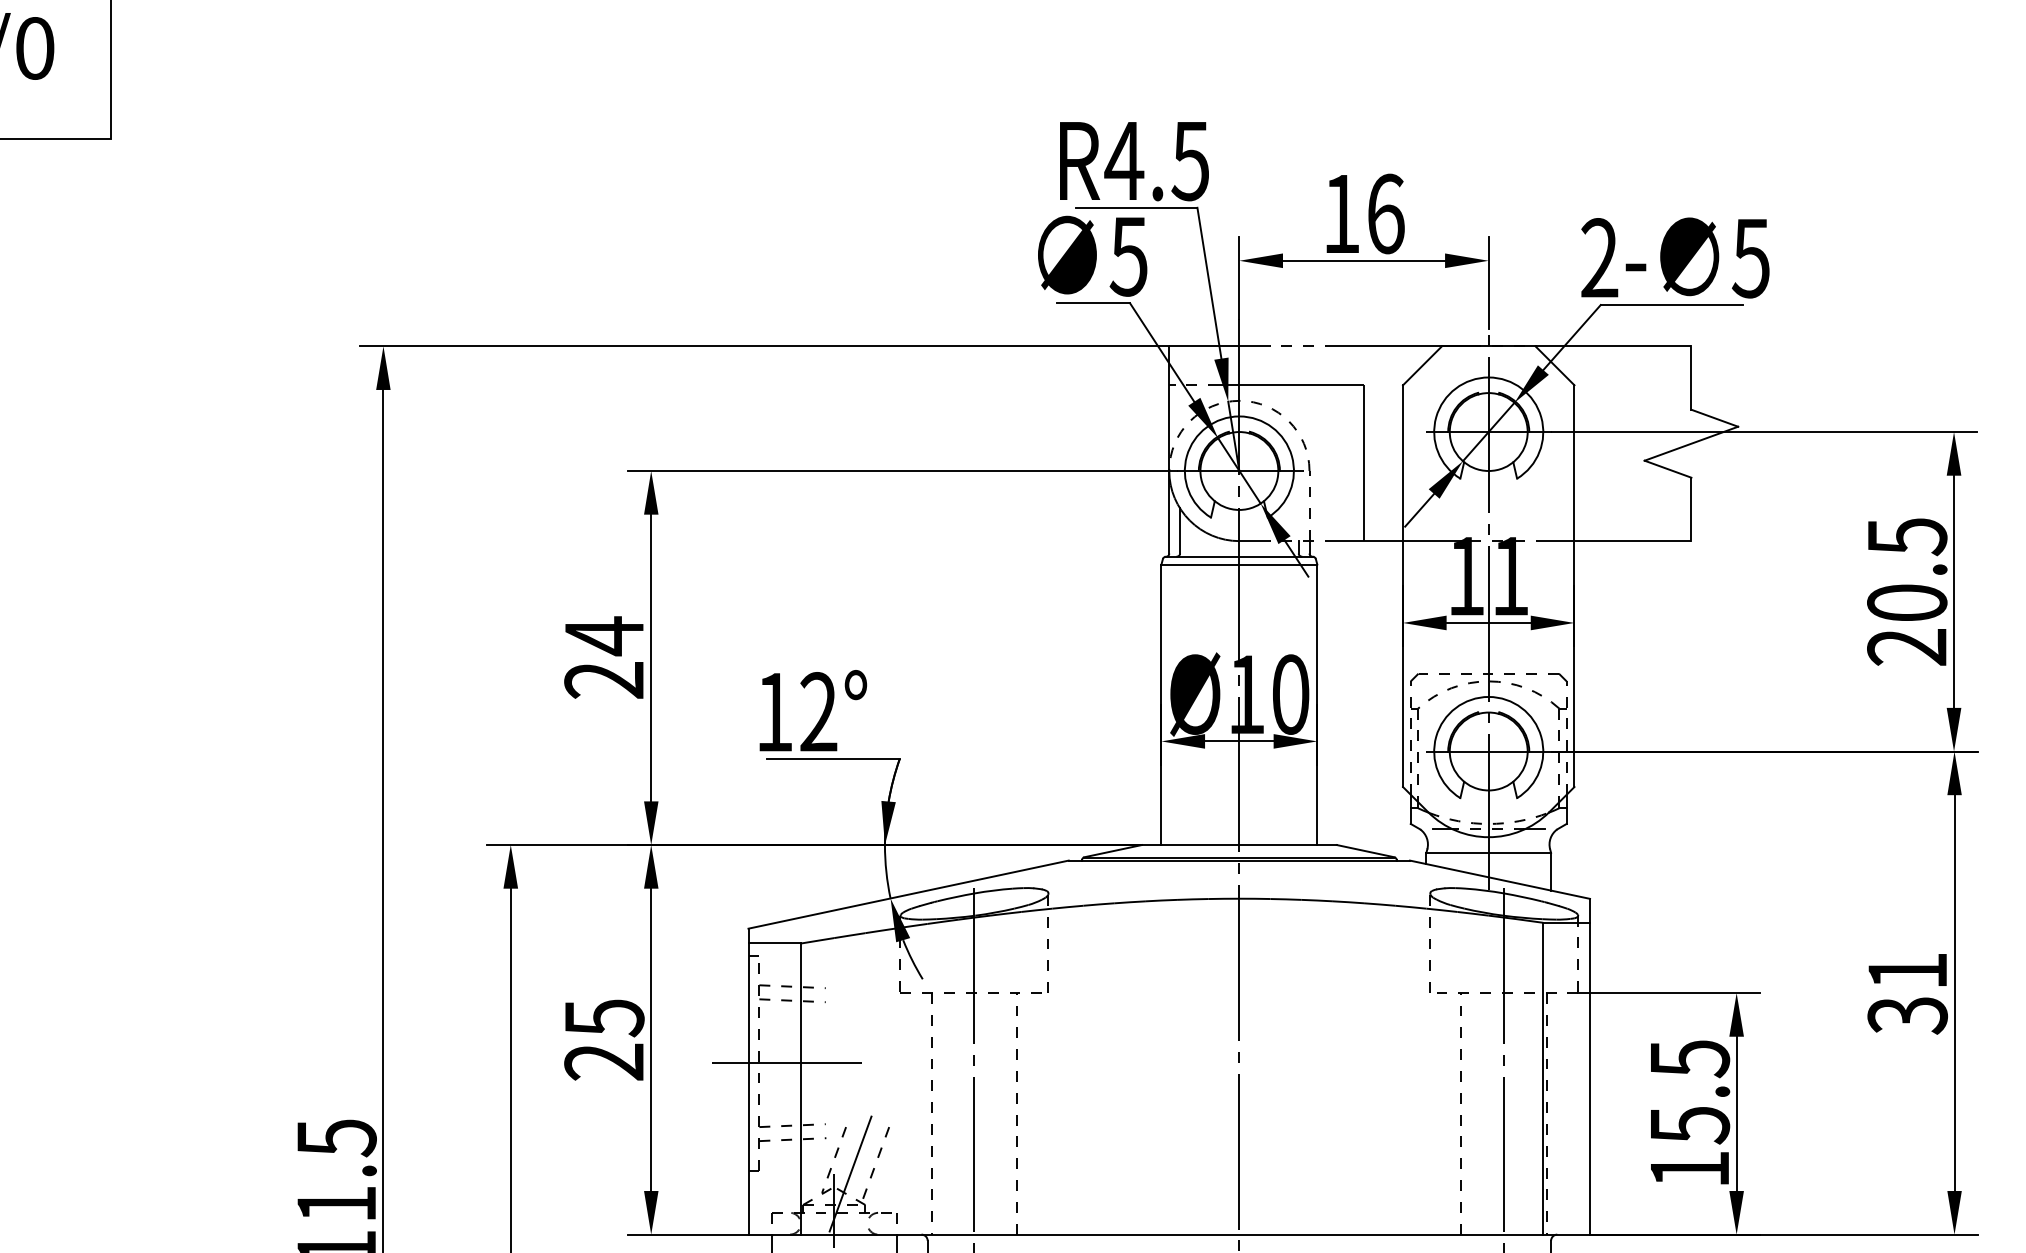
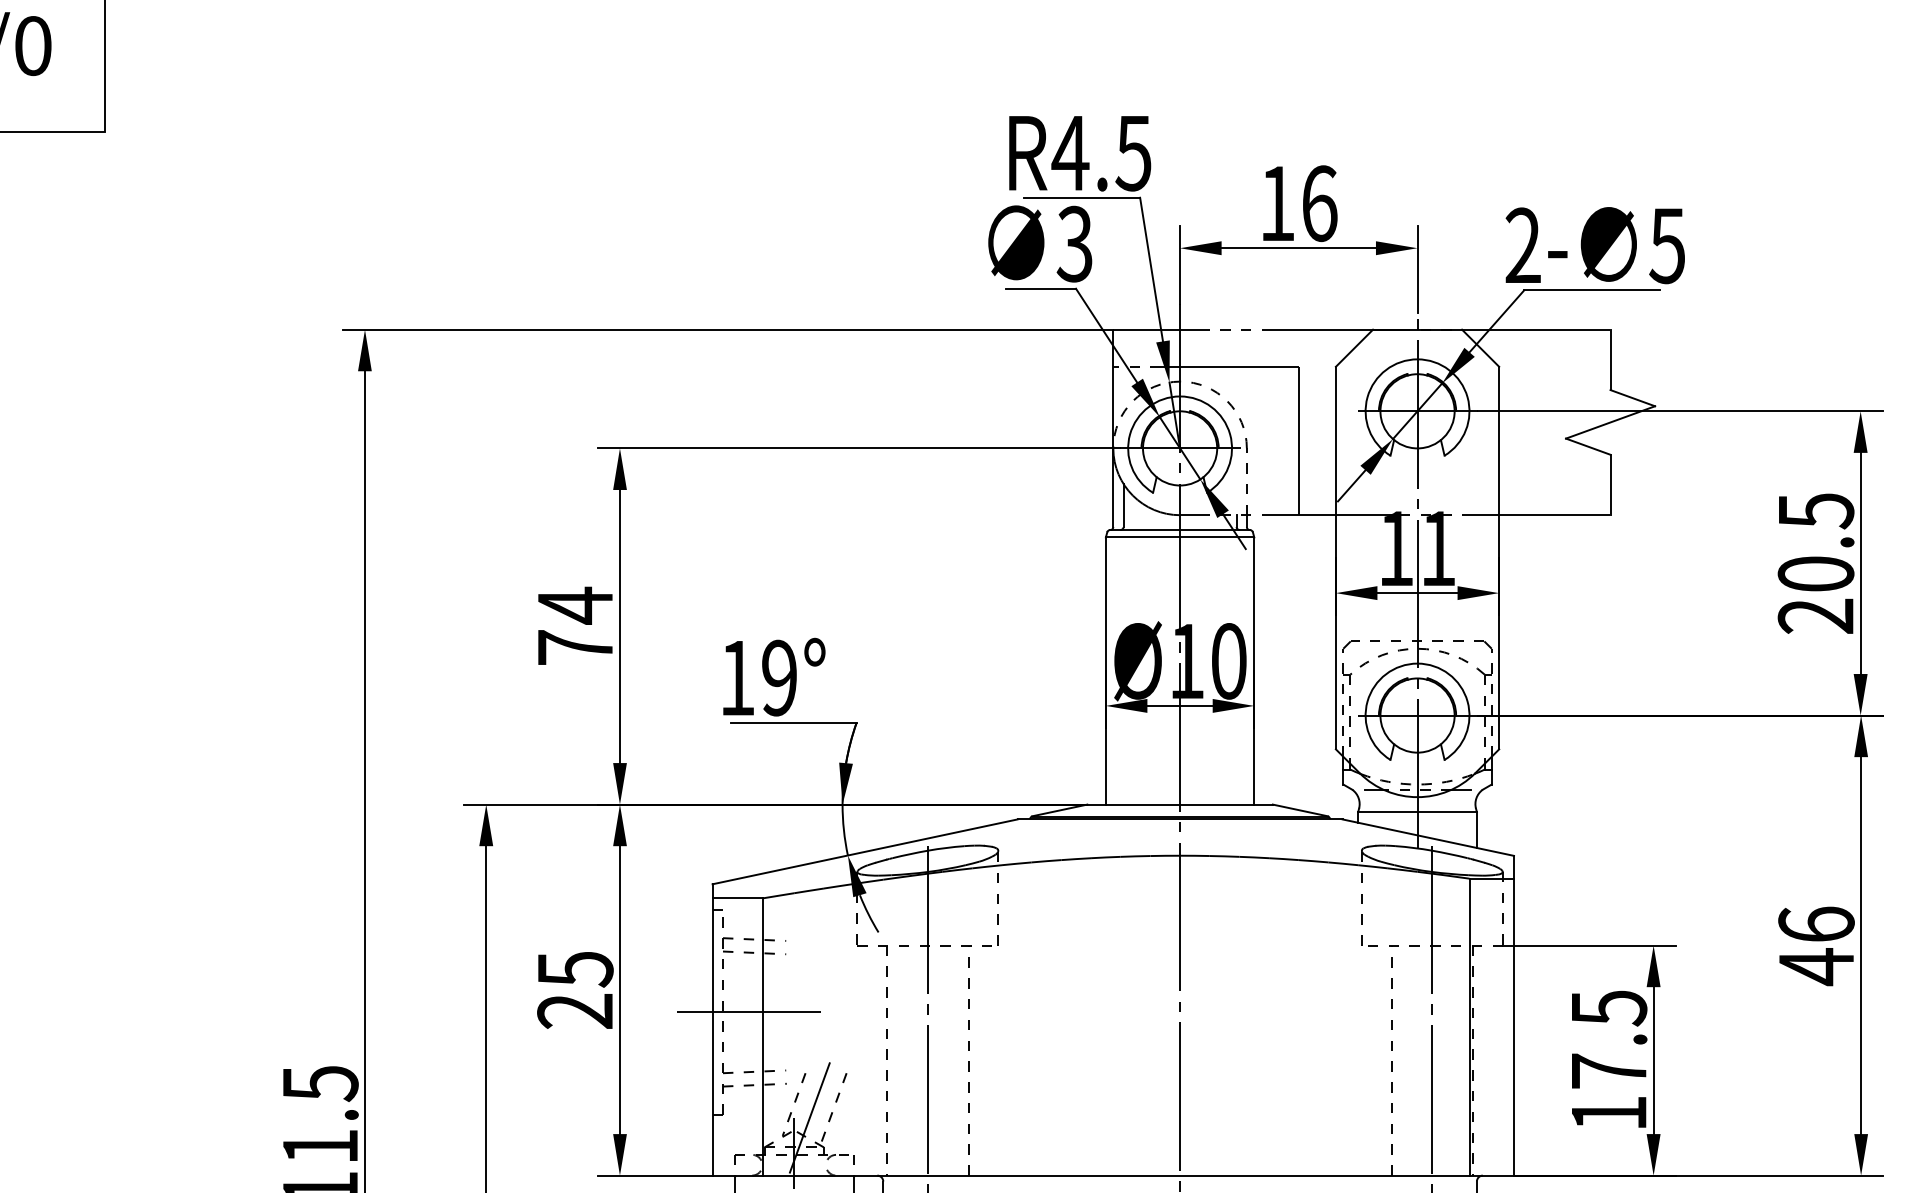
text: (1128, 256) -> (1074, 244), 5 -> 3
text: (603, 679) -> (574, 646), 24 -> 74
text: (818, 712) -> (779, 678), 12° -> 19°
text: (1907, 993) -> (1816, 945), 31 -> 46
text: (1690, 1125) -> (1609, 1071), 15.5 -> 17.5

